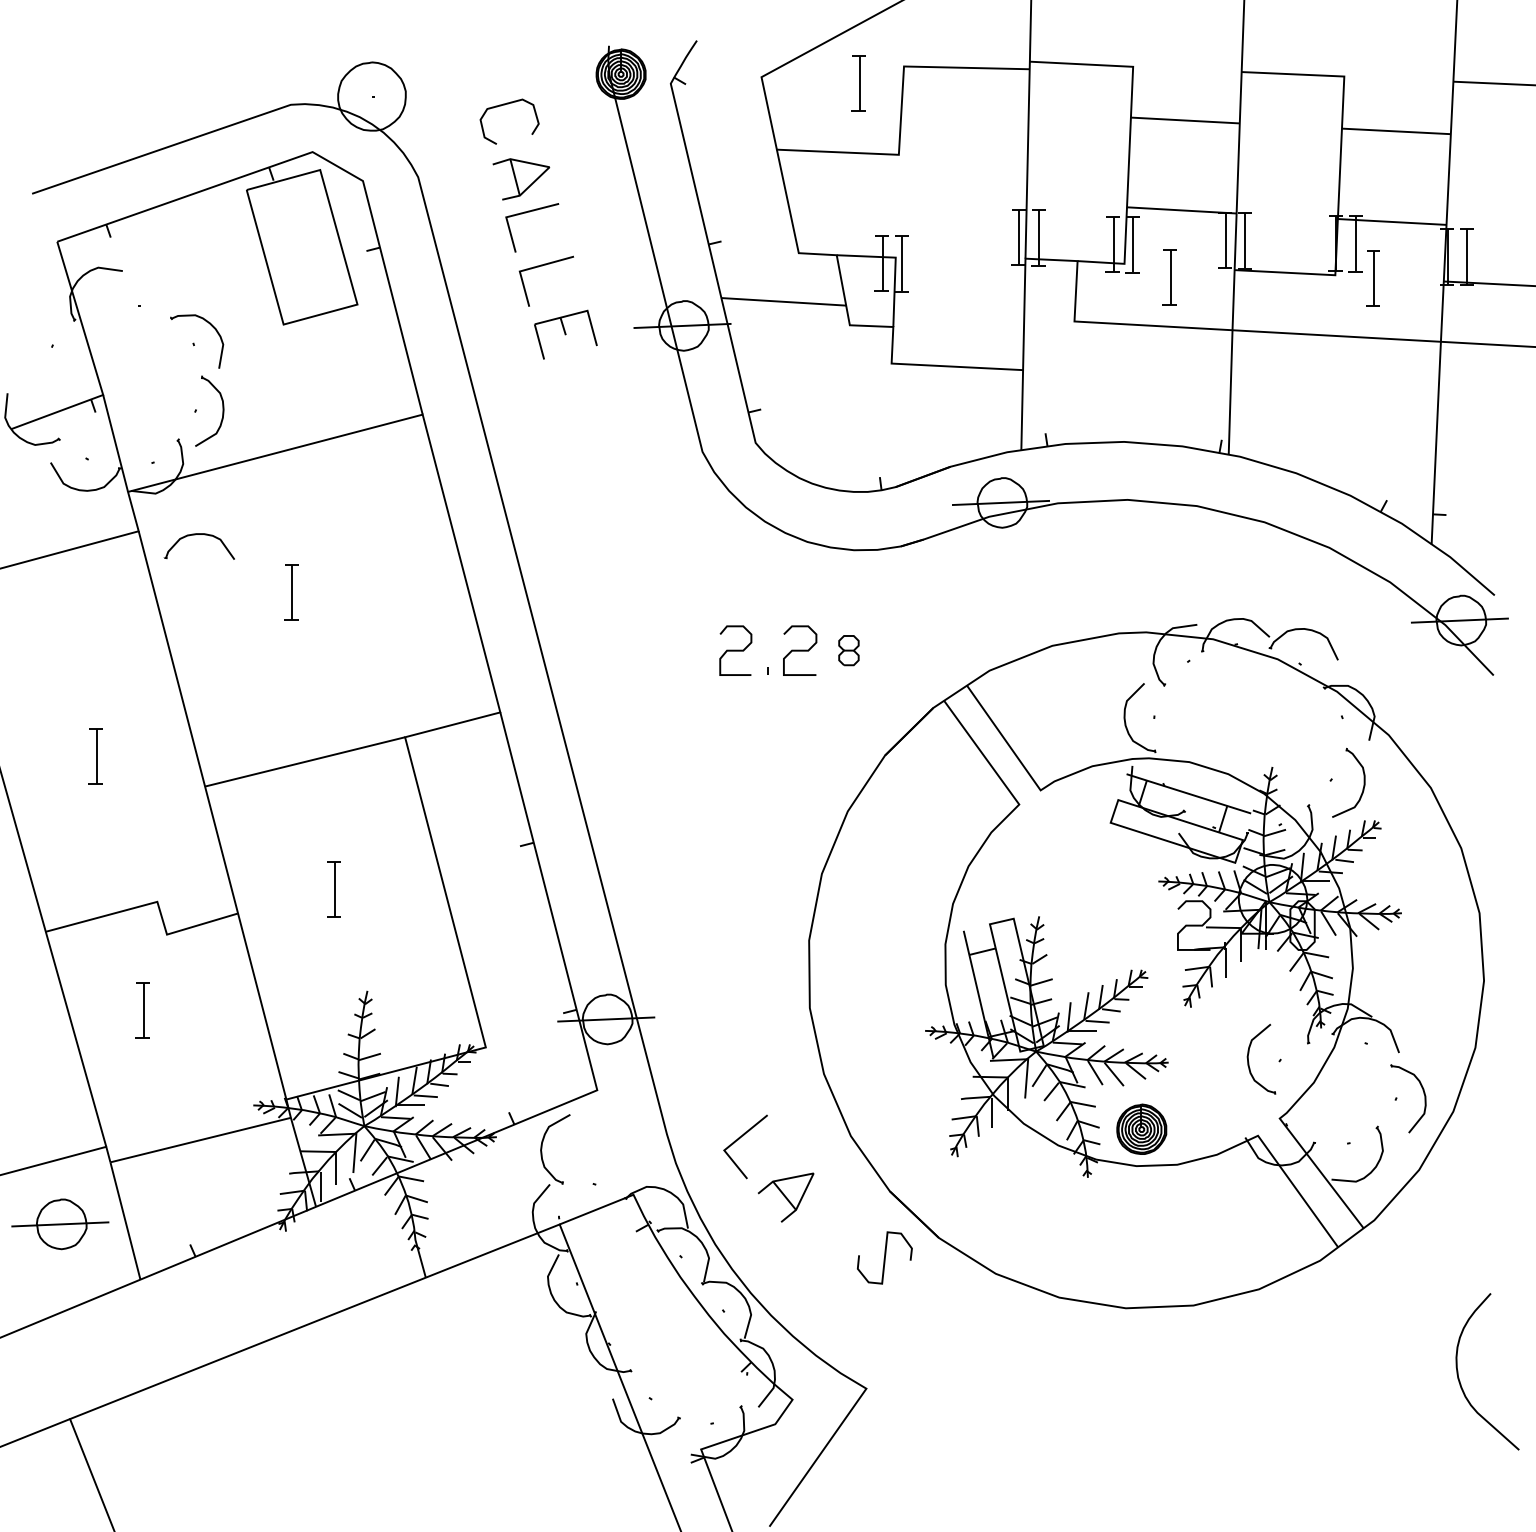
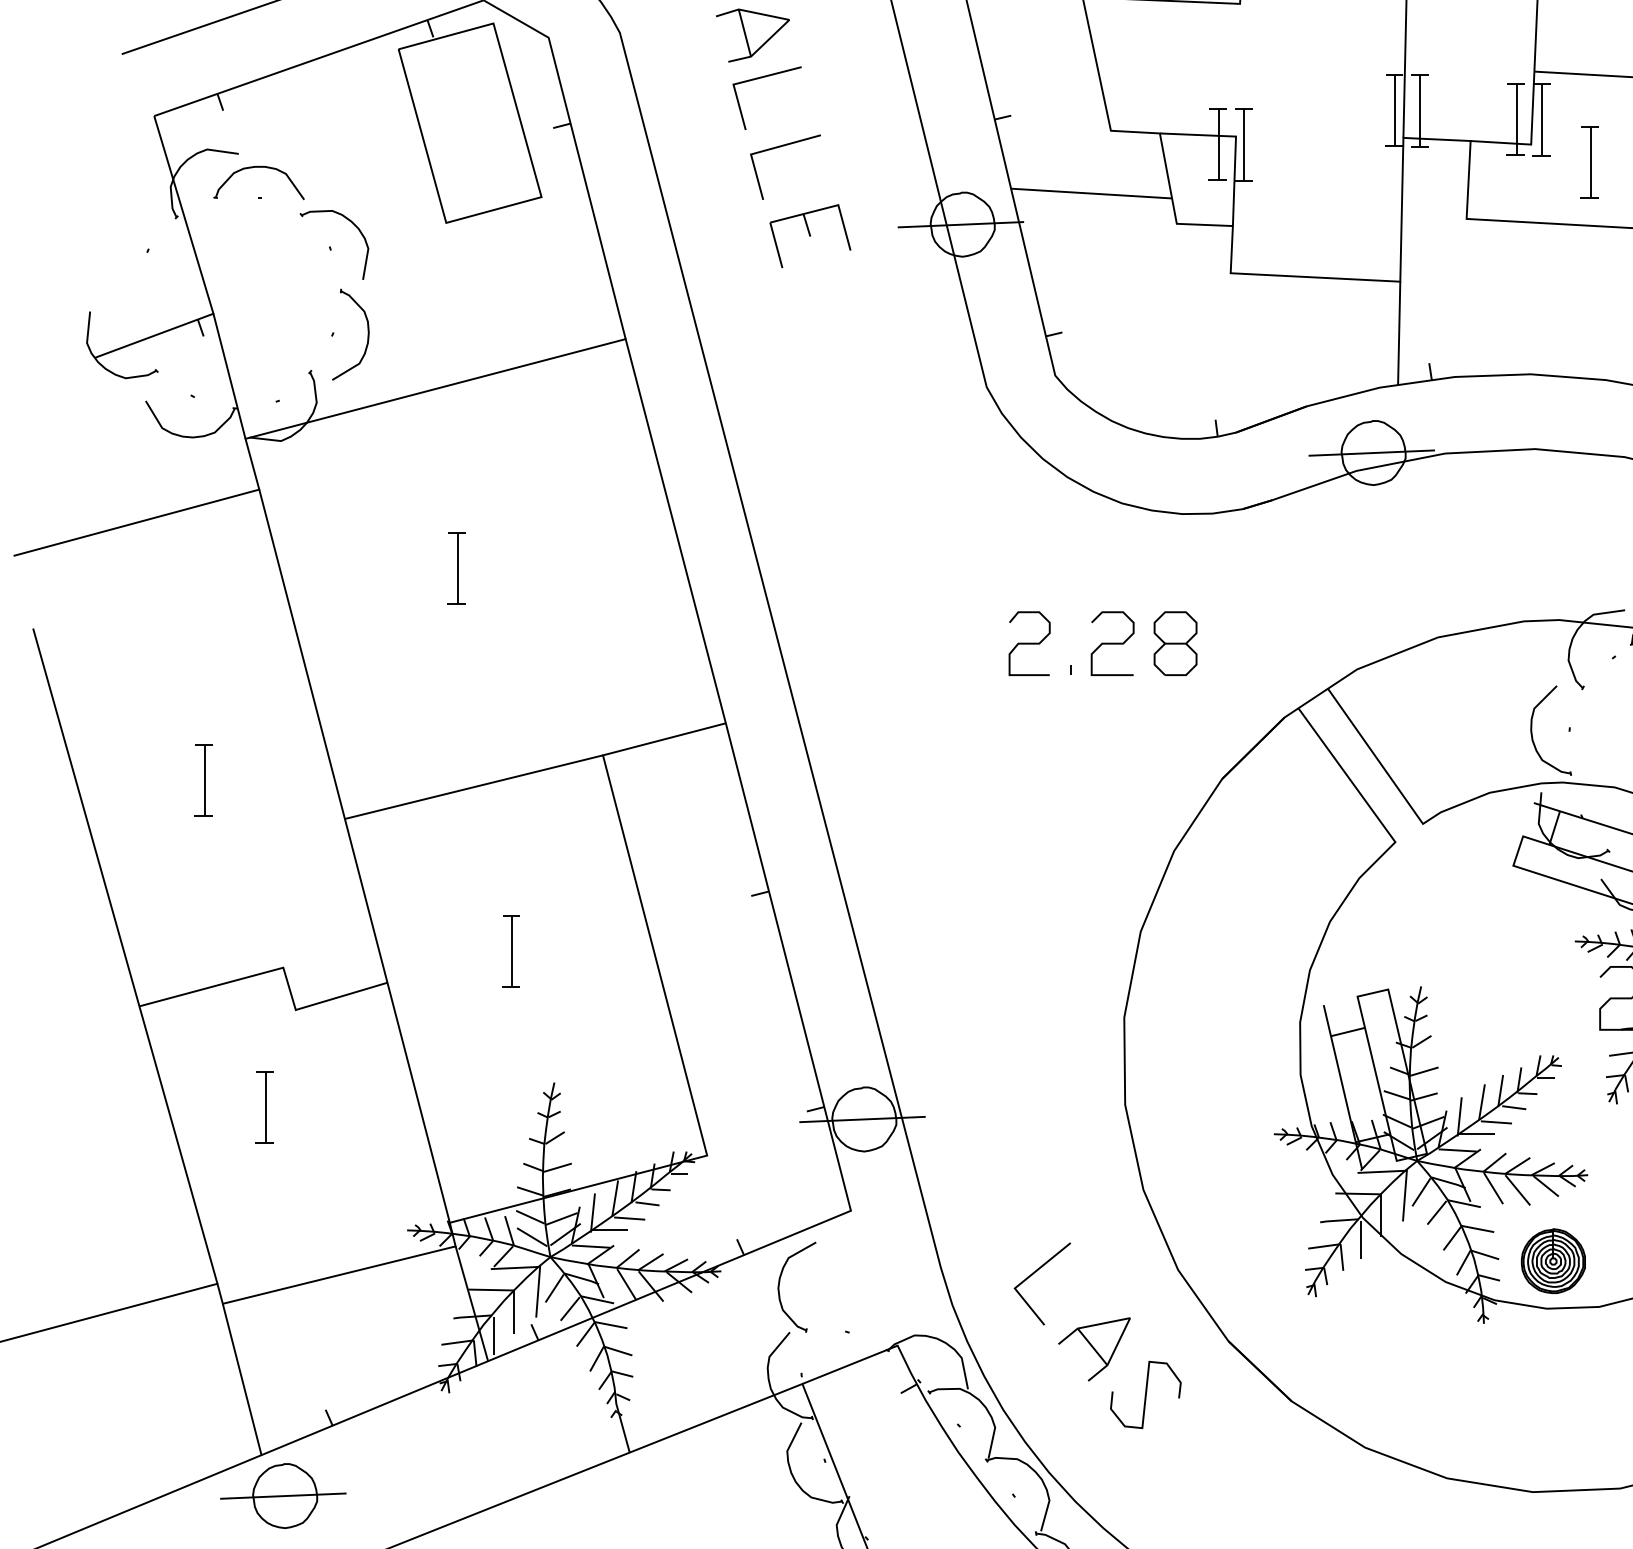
part: (195, 535) -> (253, 168), moved
part: (848, 650) -> (1175, 643), size x1.67
part: (60, 1224) -> (283, 1496), moved
curve: (884, 1257) -> (1145, 1394), moved

